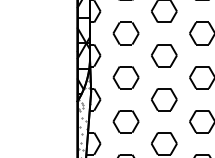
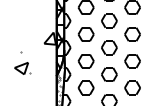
hatch: (41, 64) -> (34, 53), added

